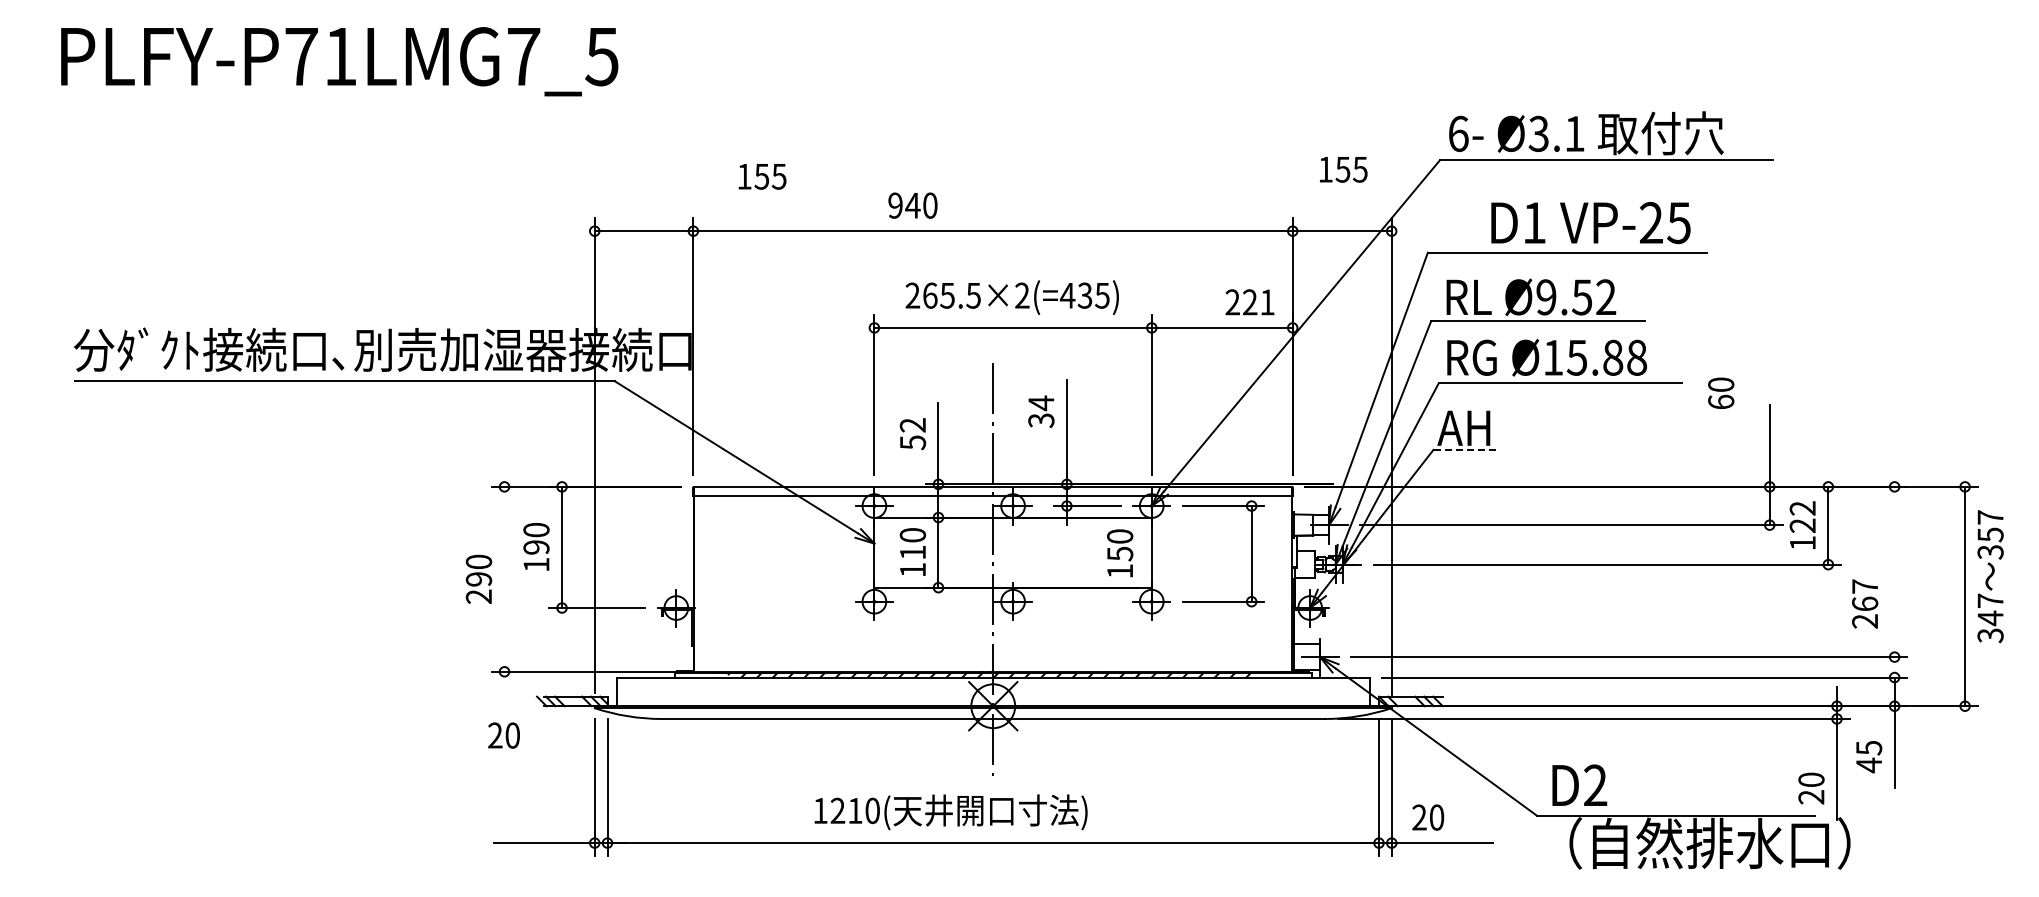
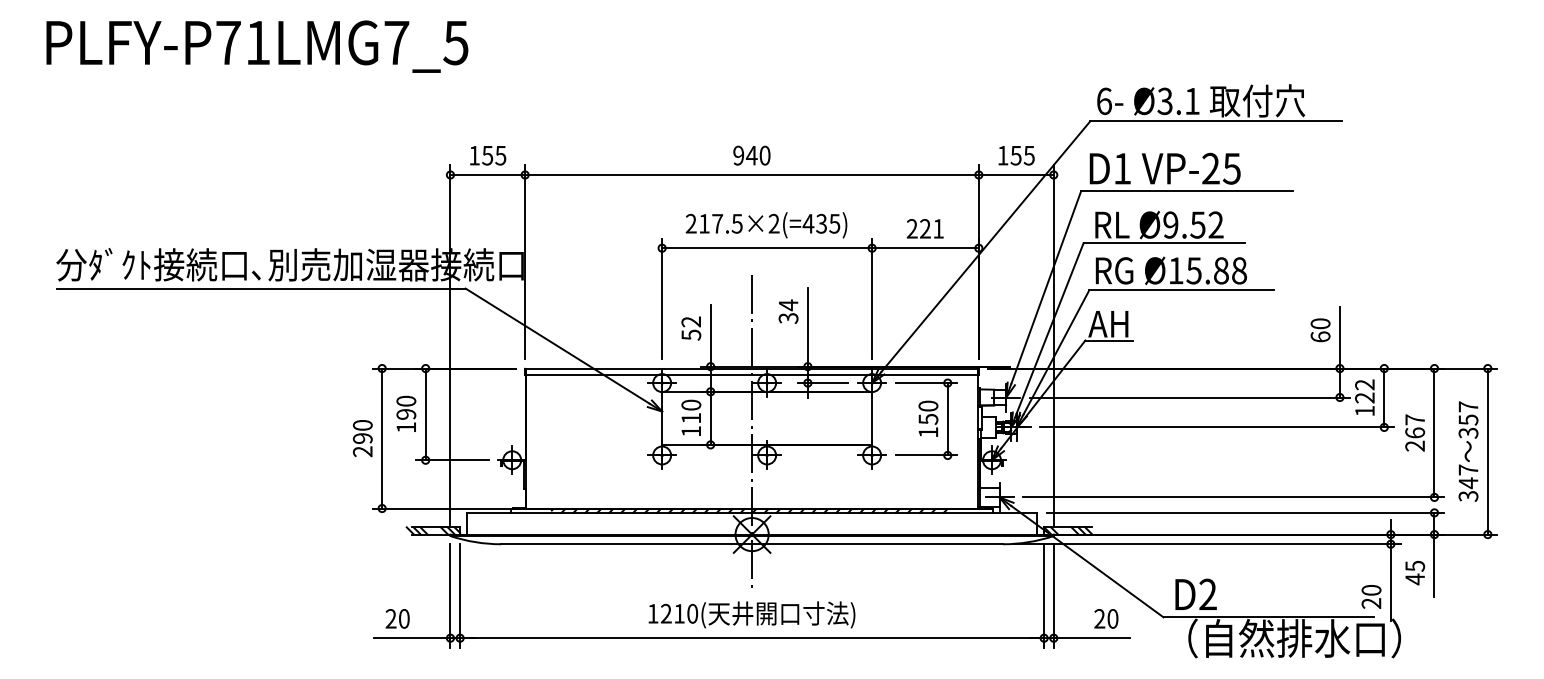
text: (1343, 169) -> (1016, 155), moved
text: (762, 176) -> (488, 155), moved
text: (912, 205) -> (751, 155), moved
text: (1590, 223) -> (1164, 169), moved
text: (938, 295) -> (710, 223), 265.5×2(=435) -> 217.5×2(=435)
text: (1249, 302) -> (924, 228), moved
text: (1721, 392) -> (1320, 329), moved
line: (1465, 449) -> (1109, 340), dashed -> solid
text: (1120, 553) -> (928, 418), moved
line: (1894, 571) -> (1434, 432), added
text: (1990, 576) -> (1468, 451), moved
line: (504, 578) -> (382, 437), added
text: (1865, 603) -> (1415, 432), moved
text: (503, 735) -> (397, 618), moved
text: (950, 812) -> (751, 615), moved
text: (1428, 817) -> (1106, 618), moved

